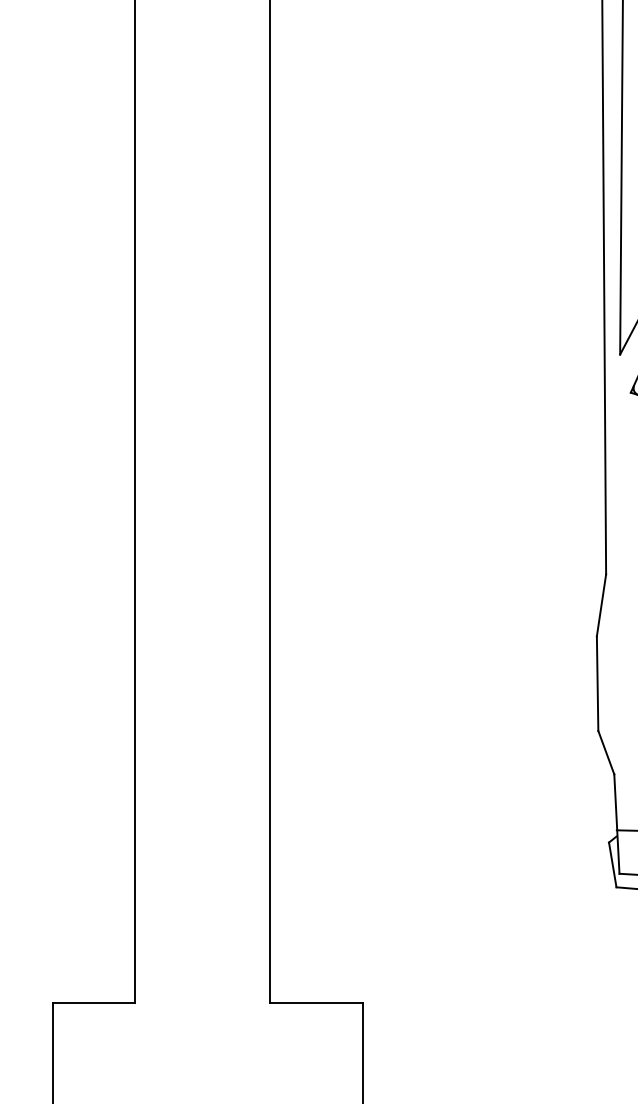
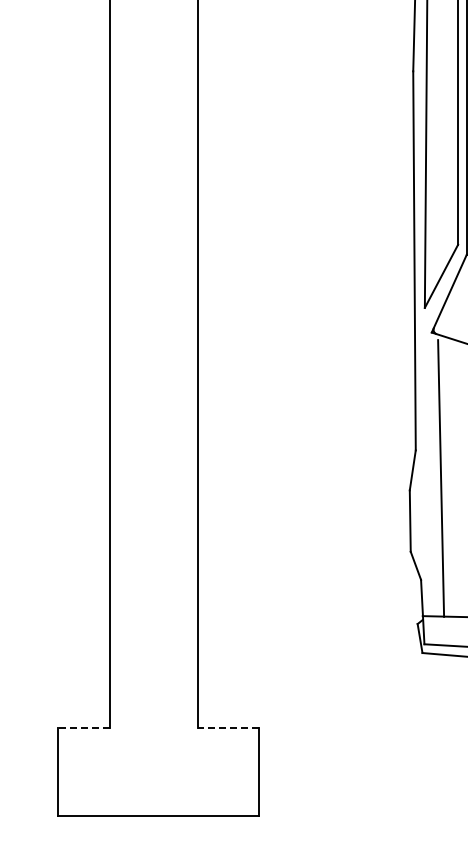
line: (93, 1002) -> (83, 727), solid -> dashed
line: (315, 1002) -> (227, 727), solid -> dashed

